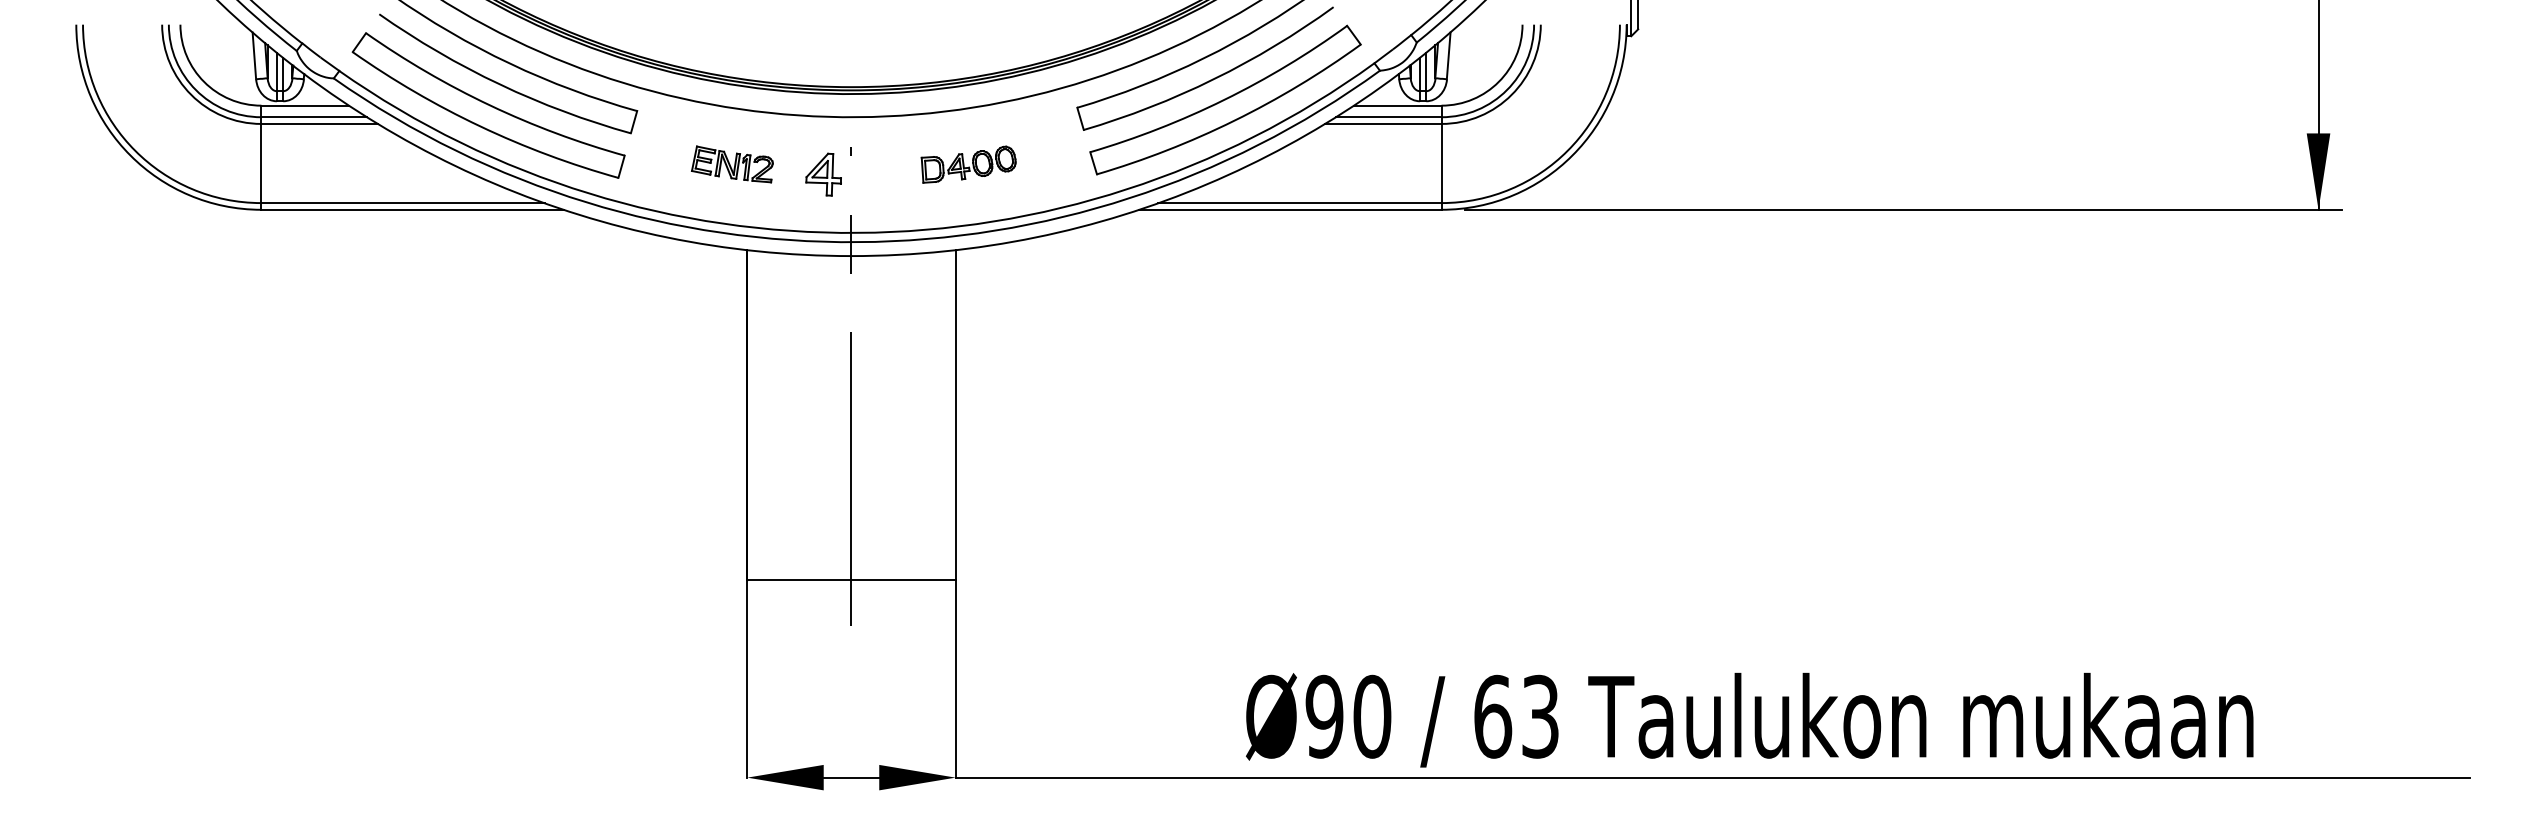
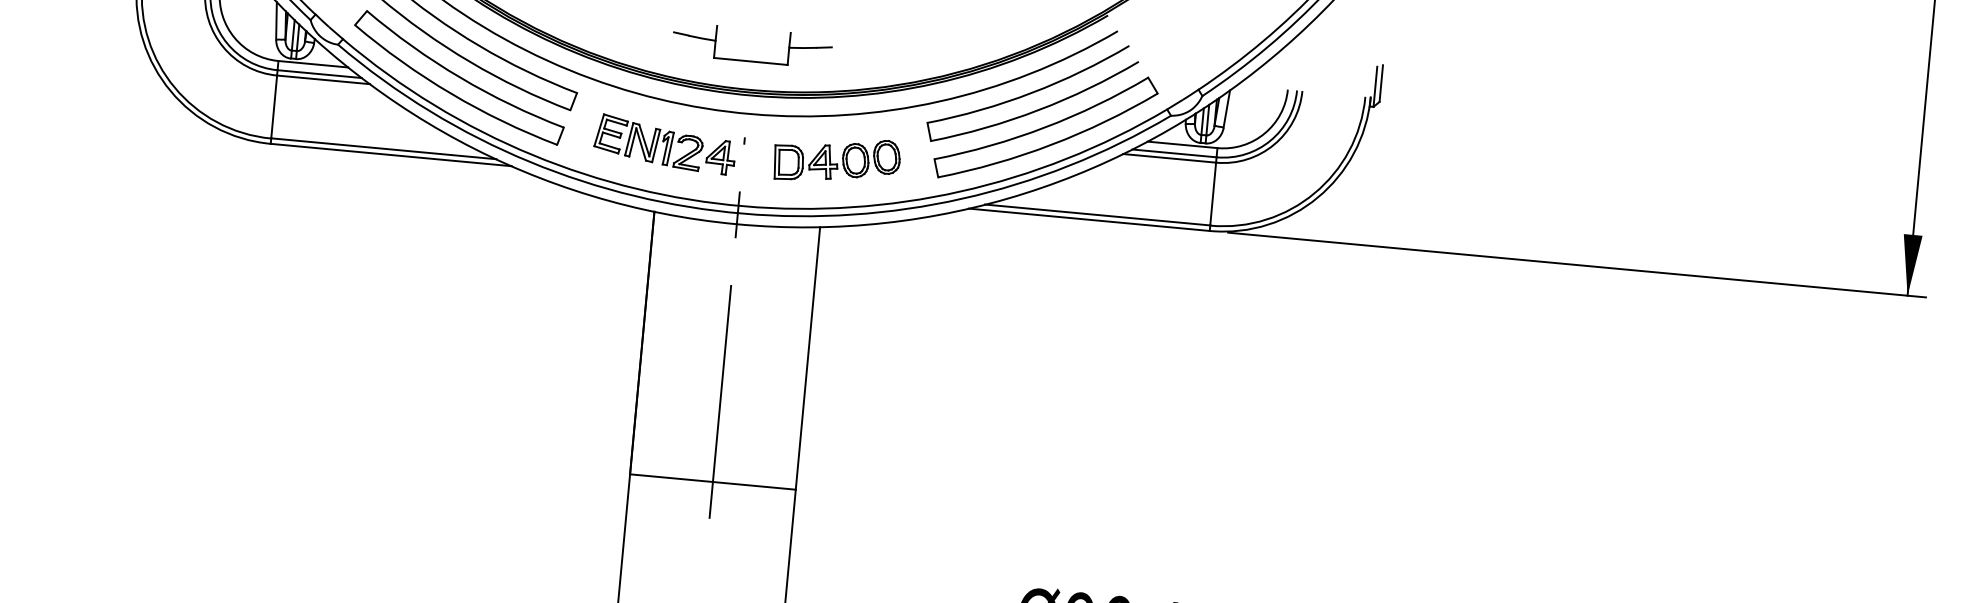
part: (850, 50) -> (751, 60), added
part: (732, 164) -> (648, 142), size x1.67
part: (968, 164) -> (836, 160), size x1.67

